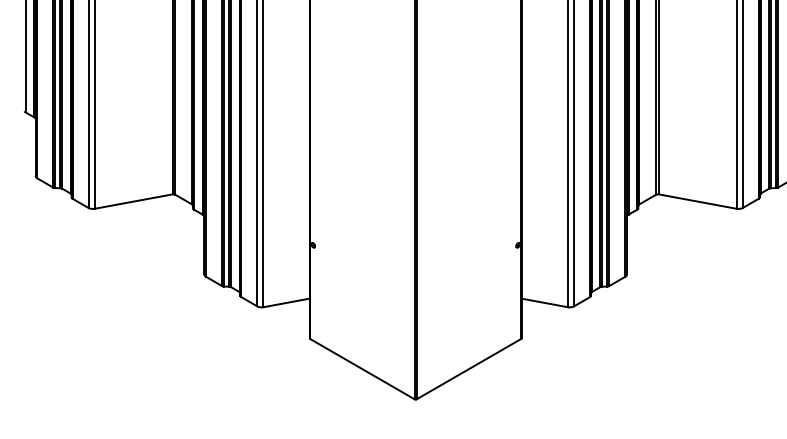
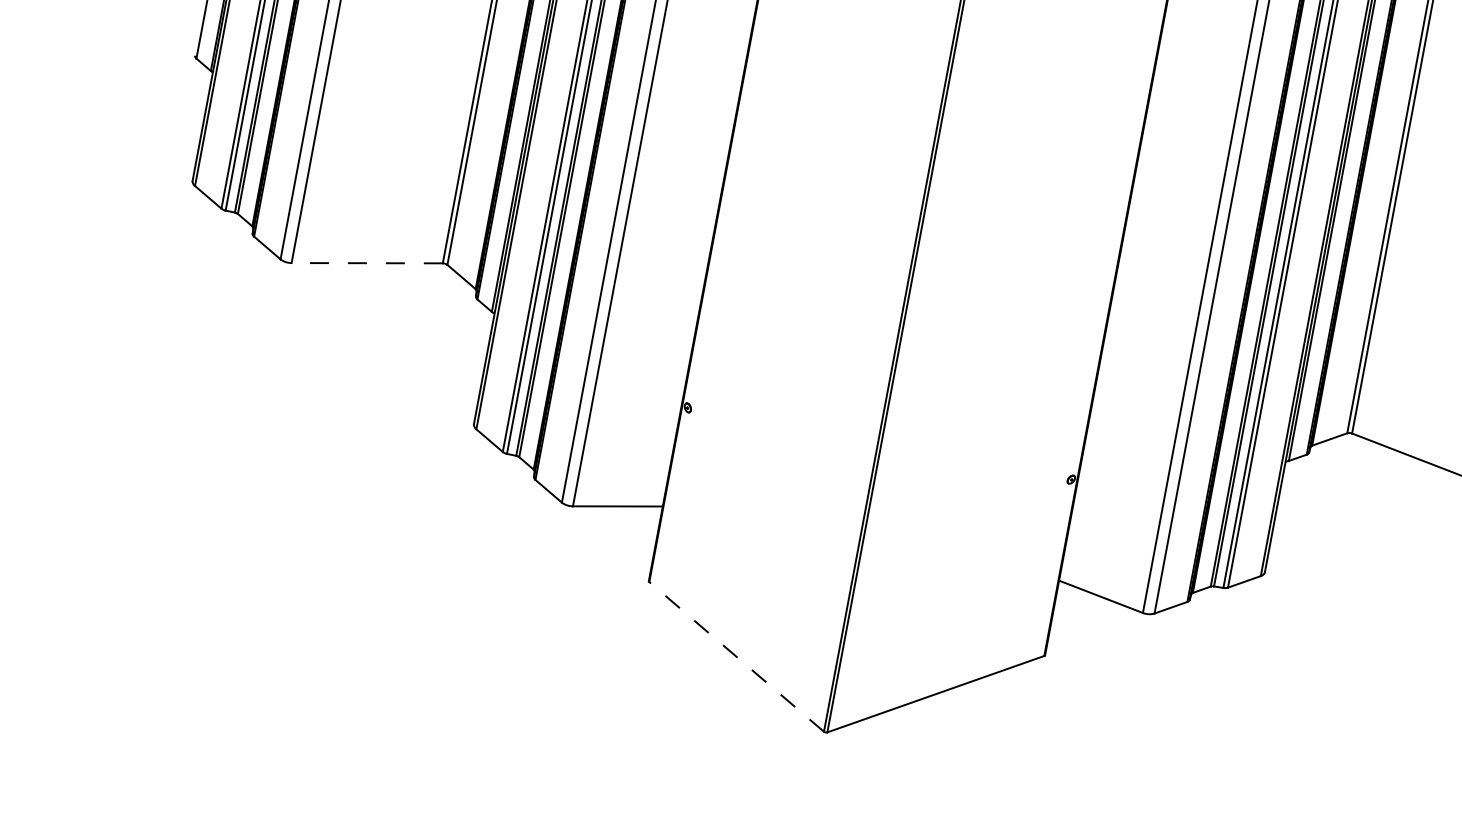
line: (133, 201) -> (366, 262), solid -> dashed
line: (362, 368) -> (736, 655), solid -> dashed

